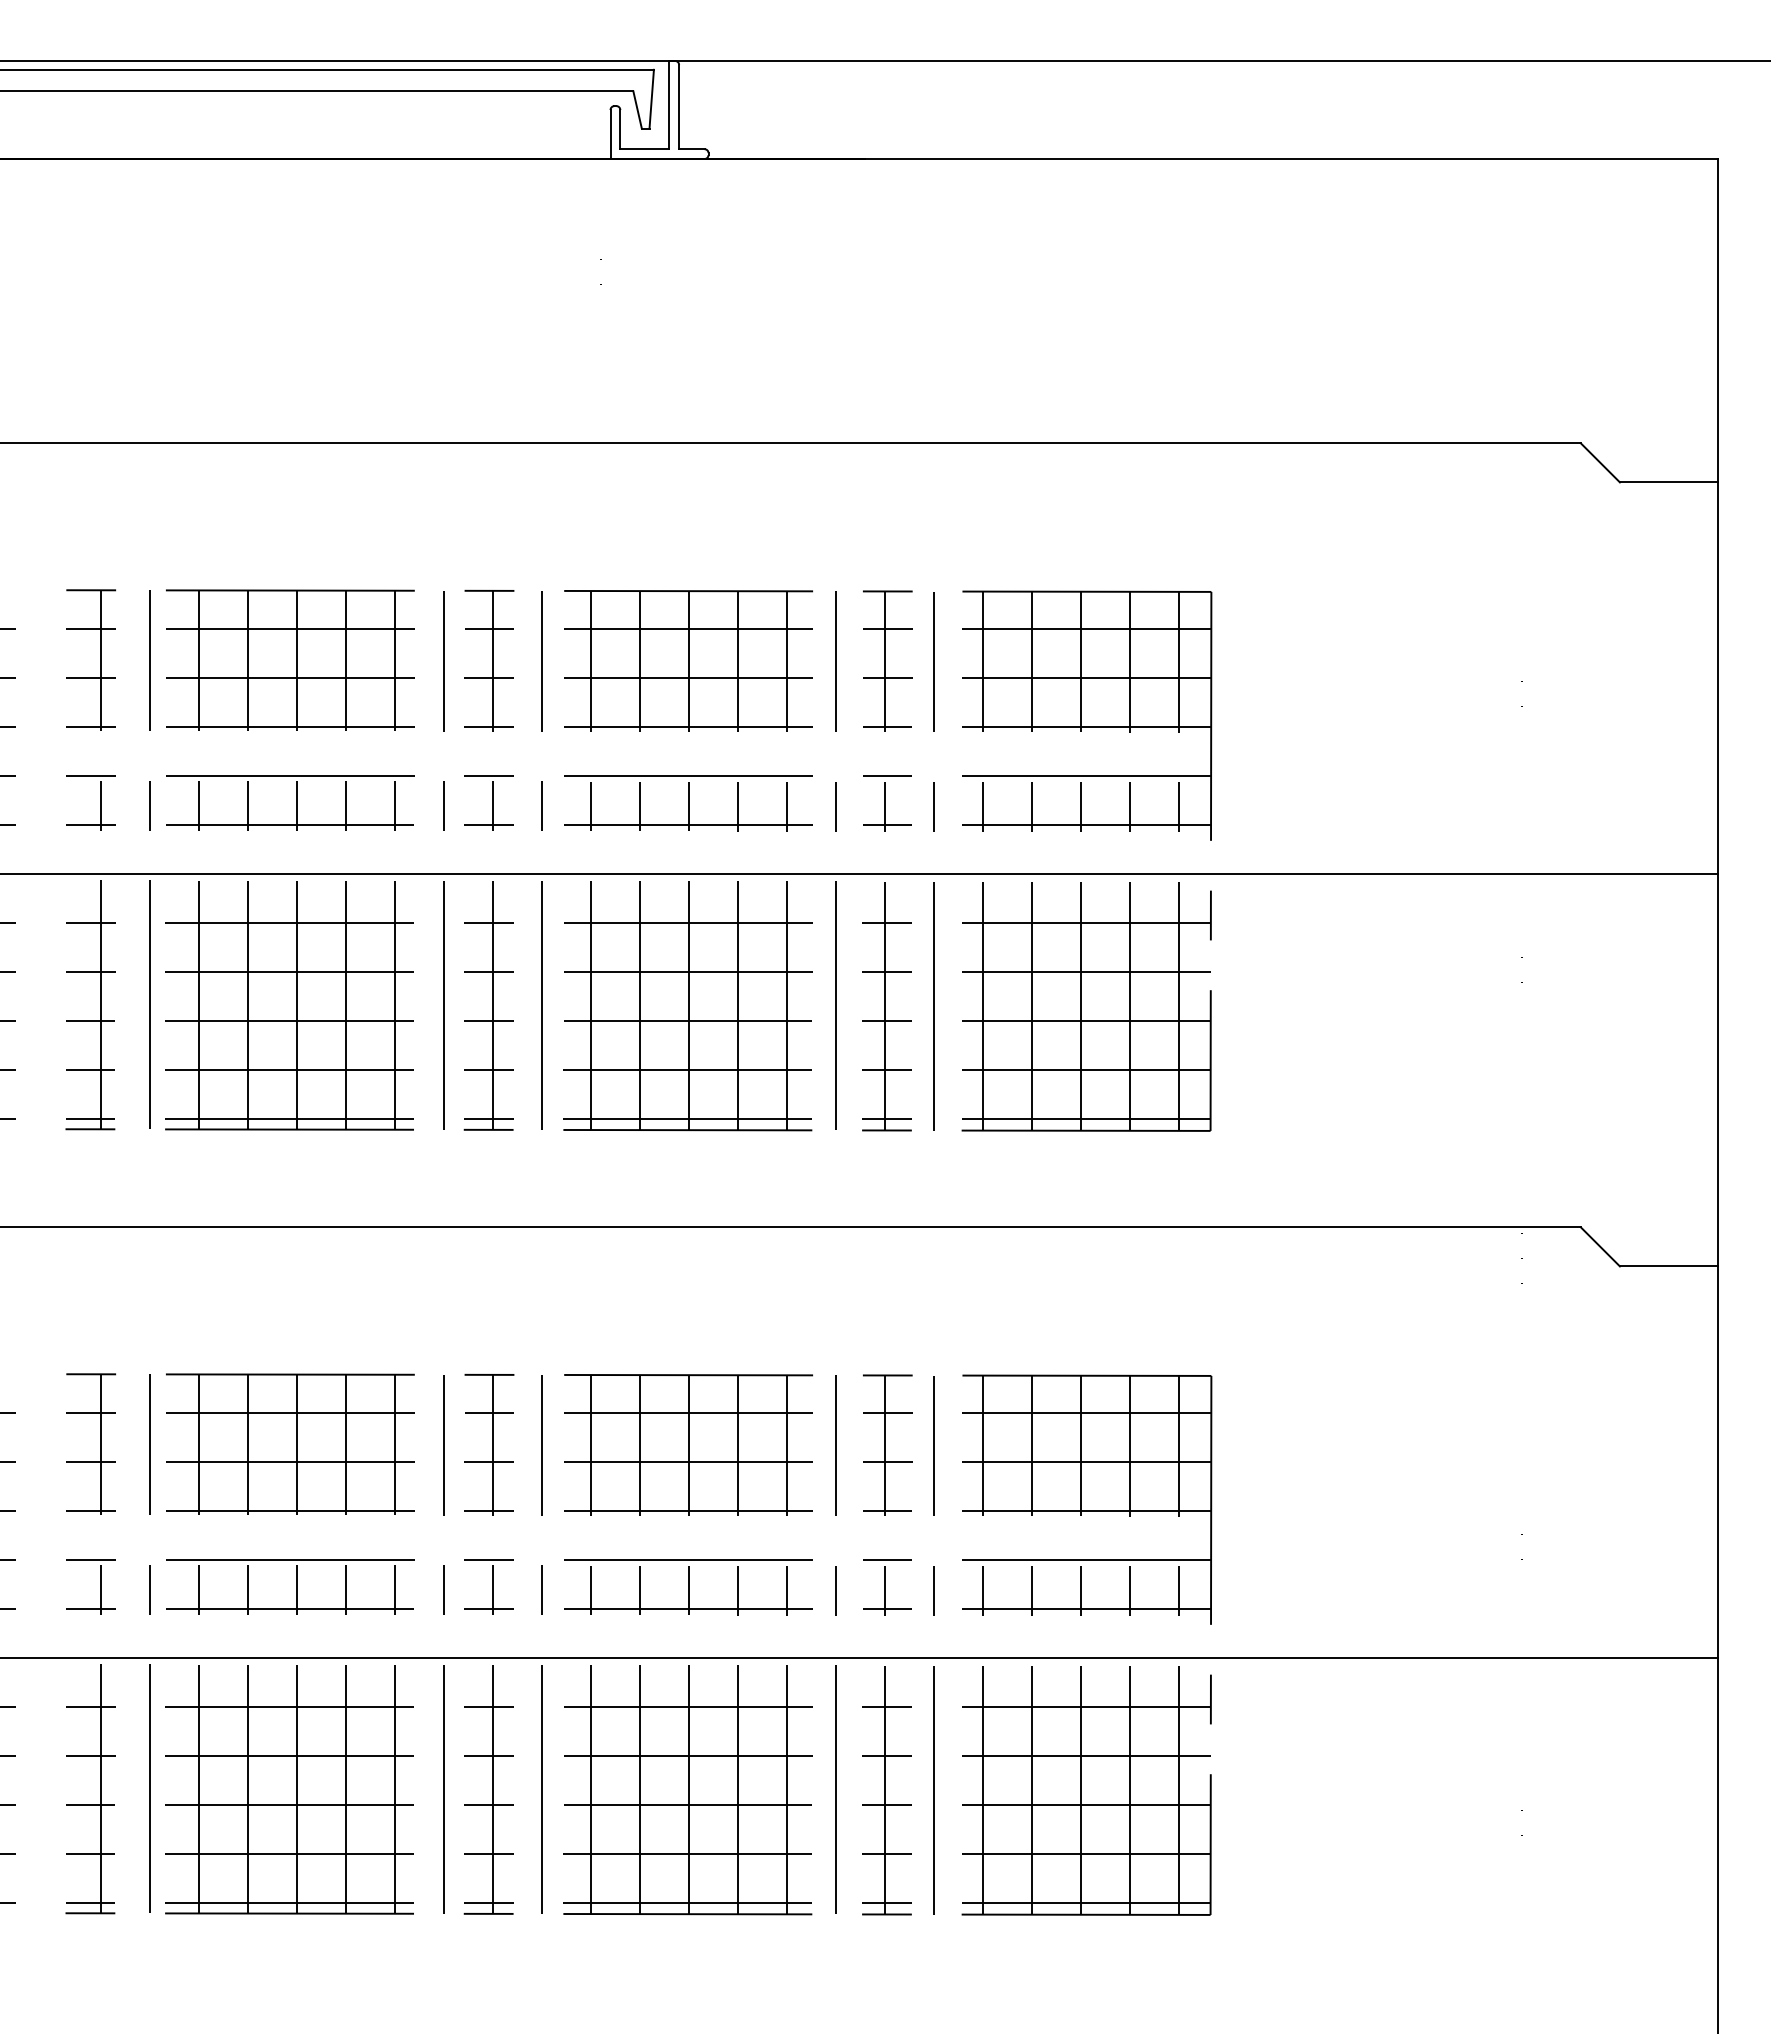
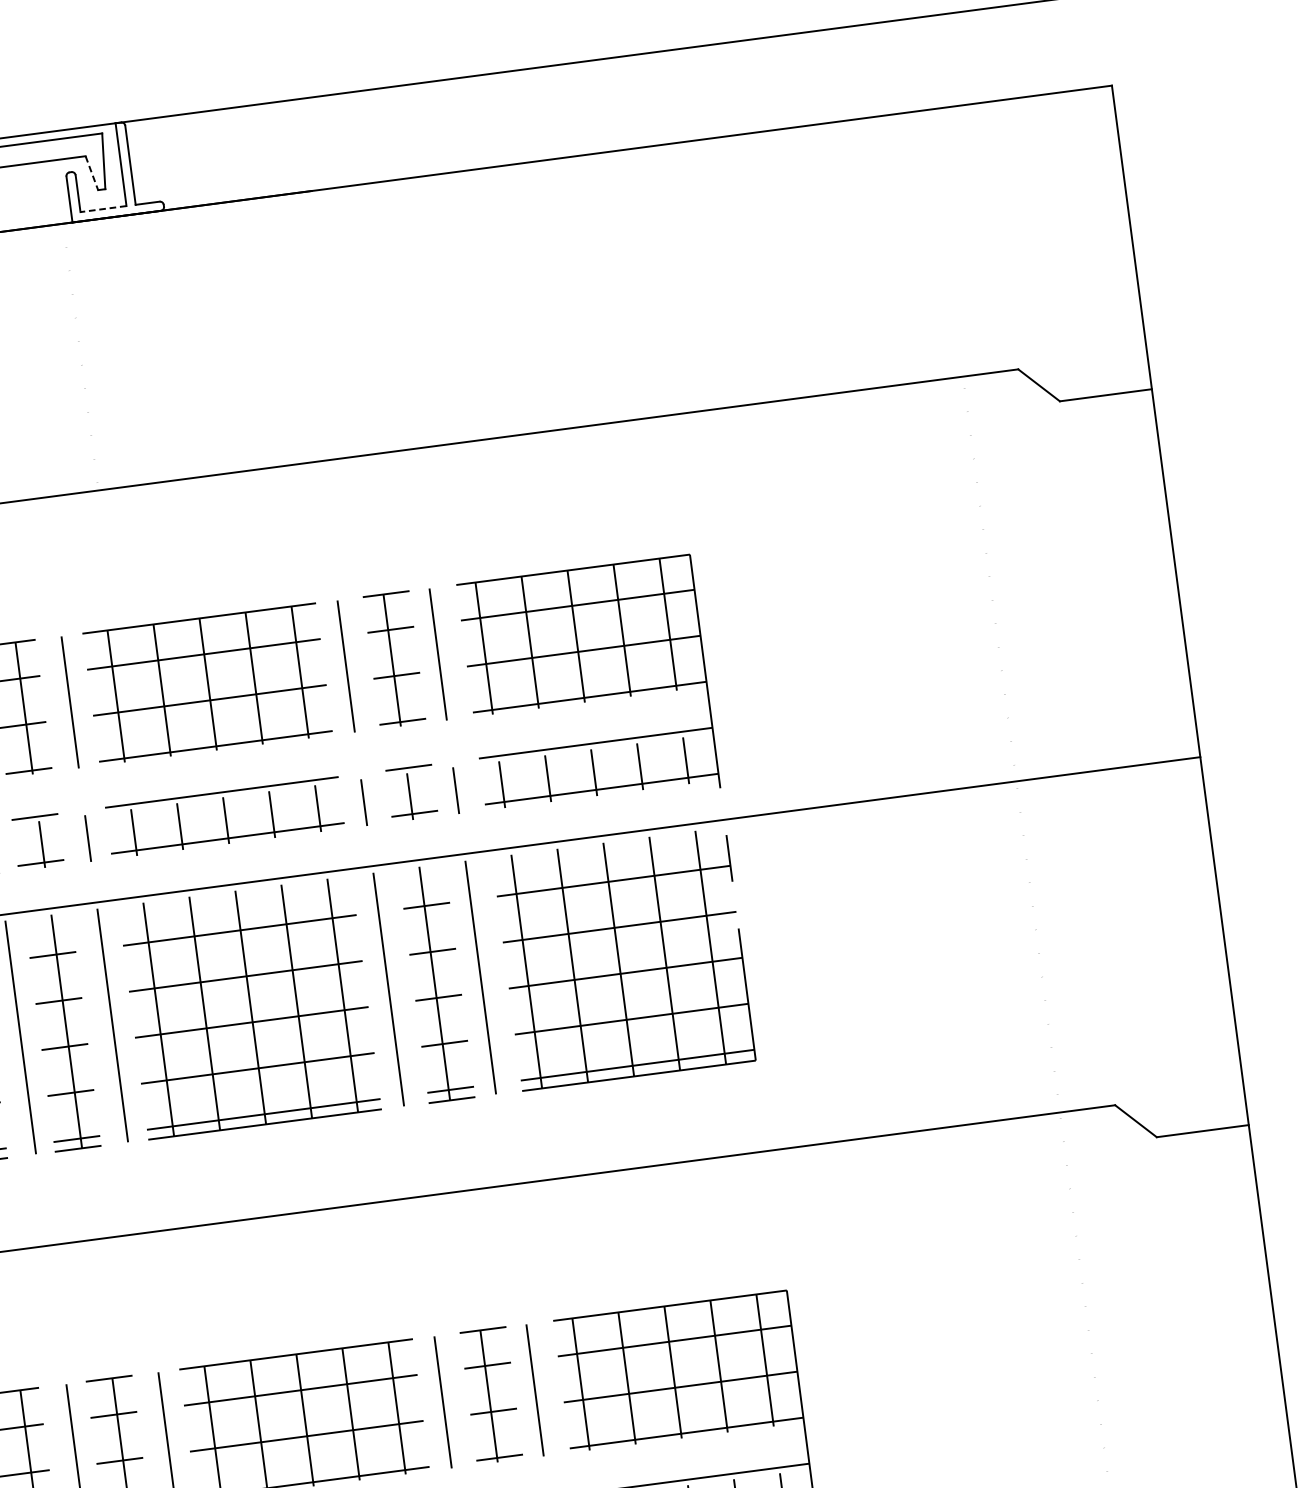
line: (637, 110) -> (91, 173), solid -> dashed
line: (644, 149) -> (103, 209), solid -> dashed

